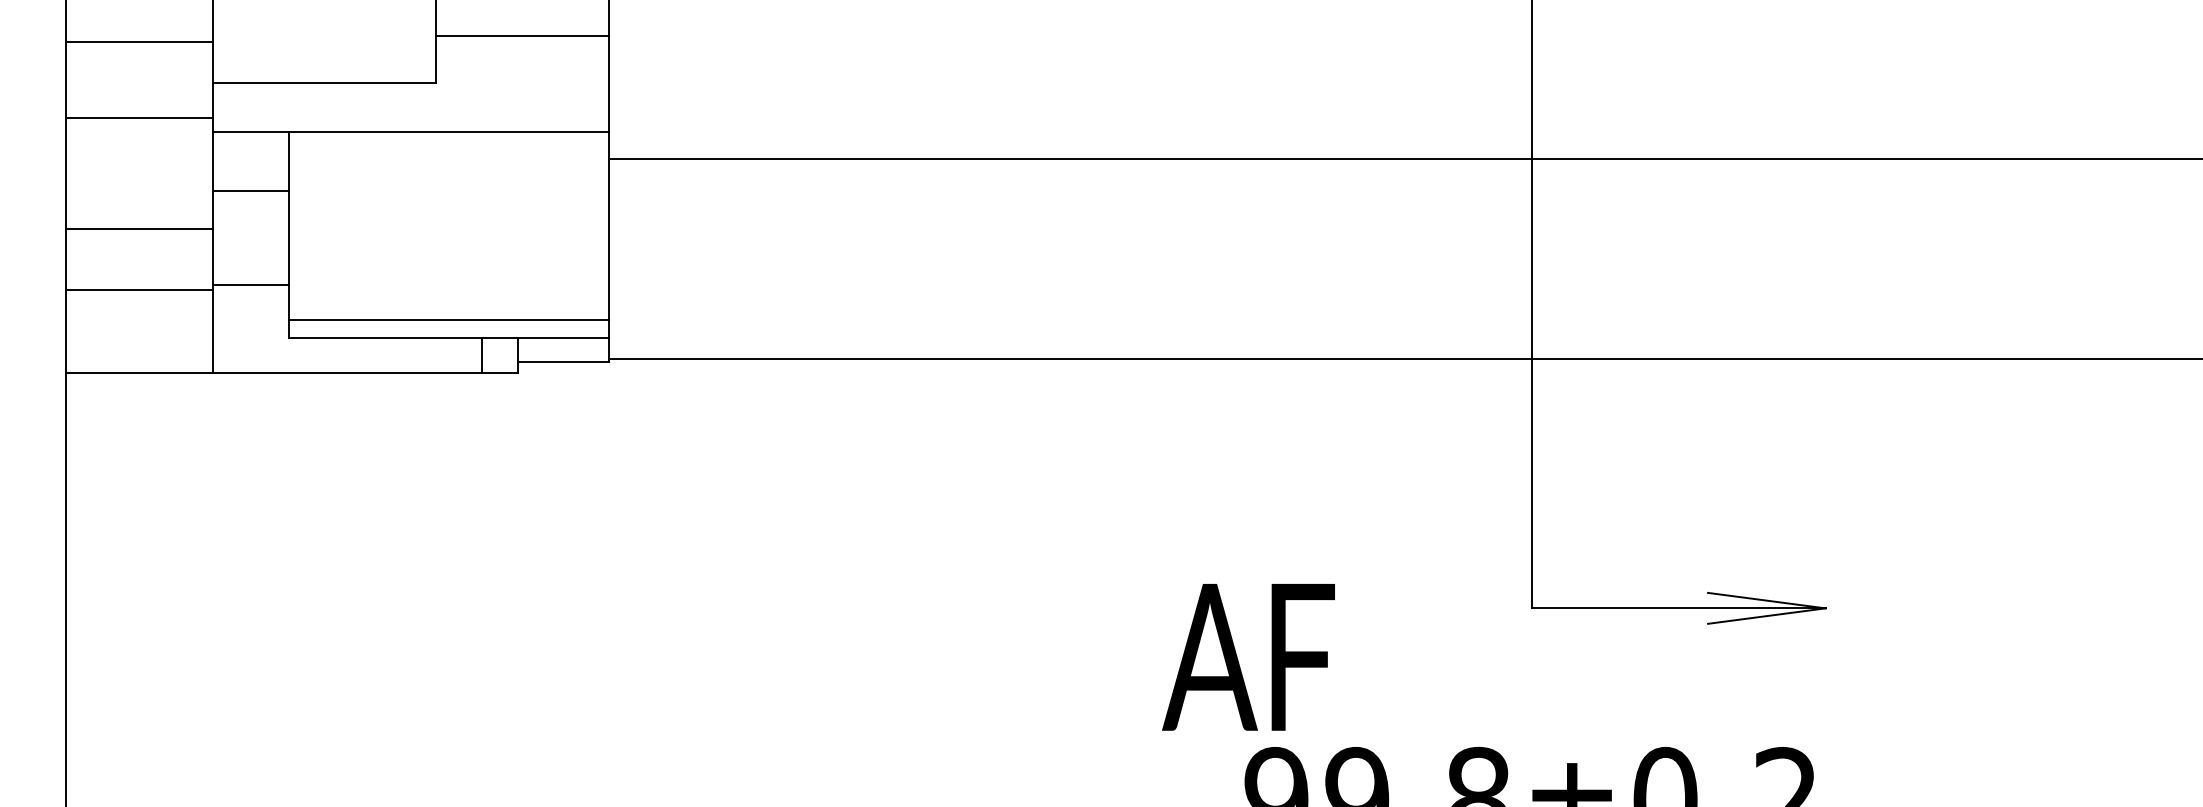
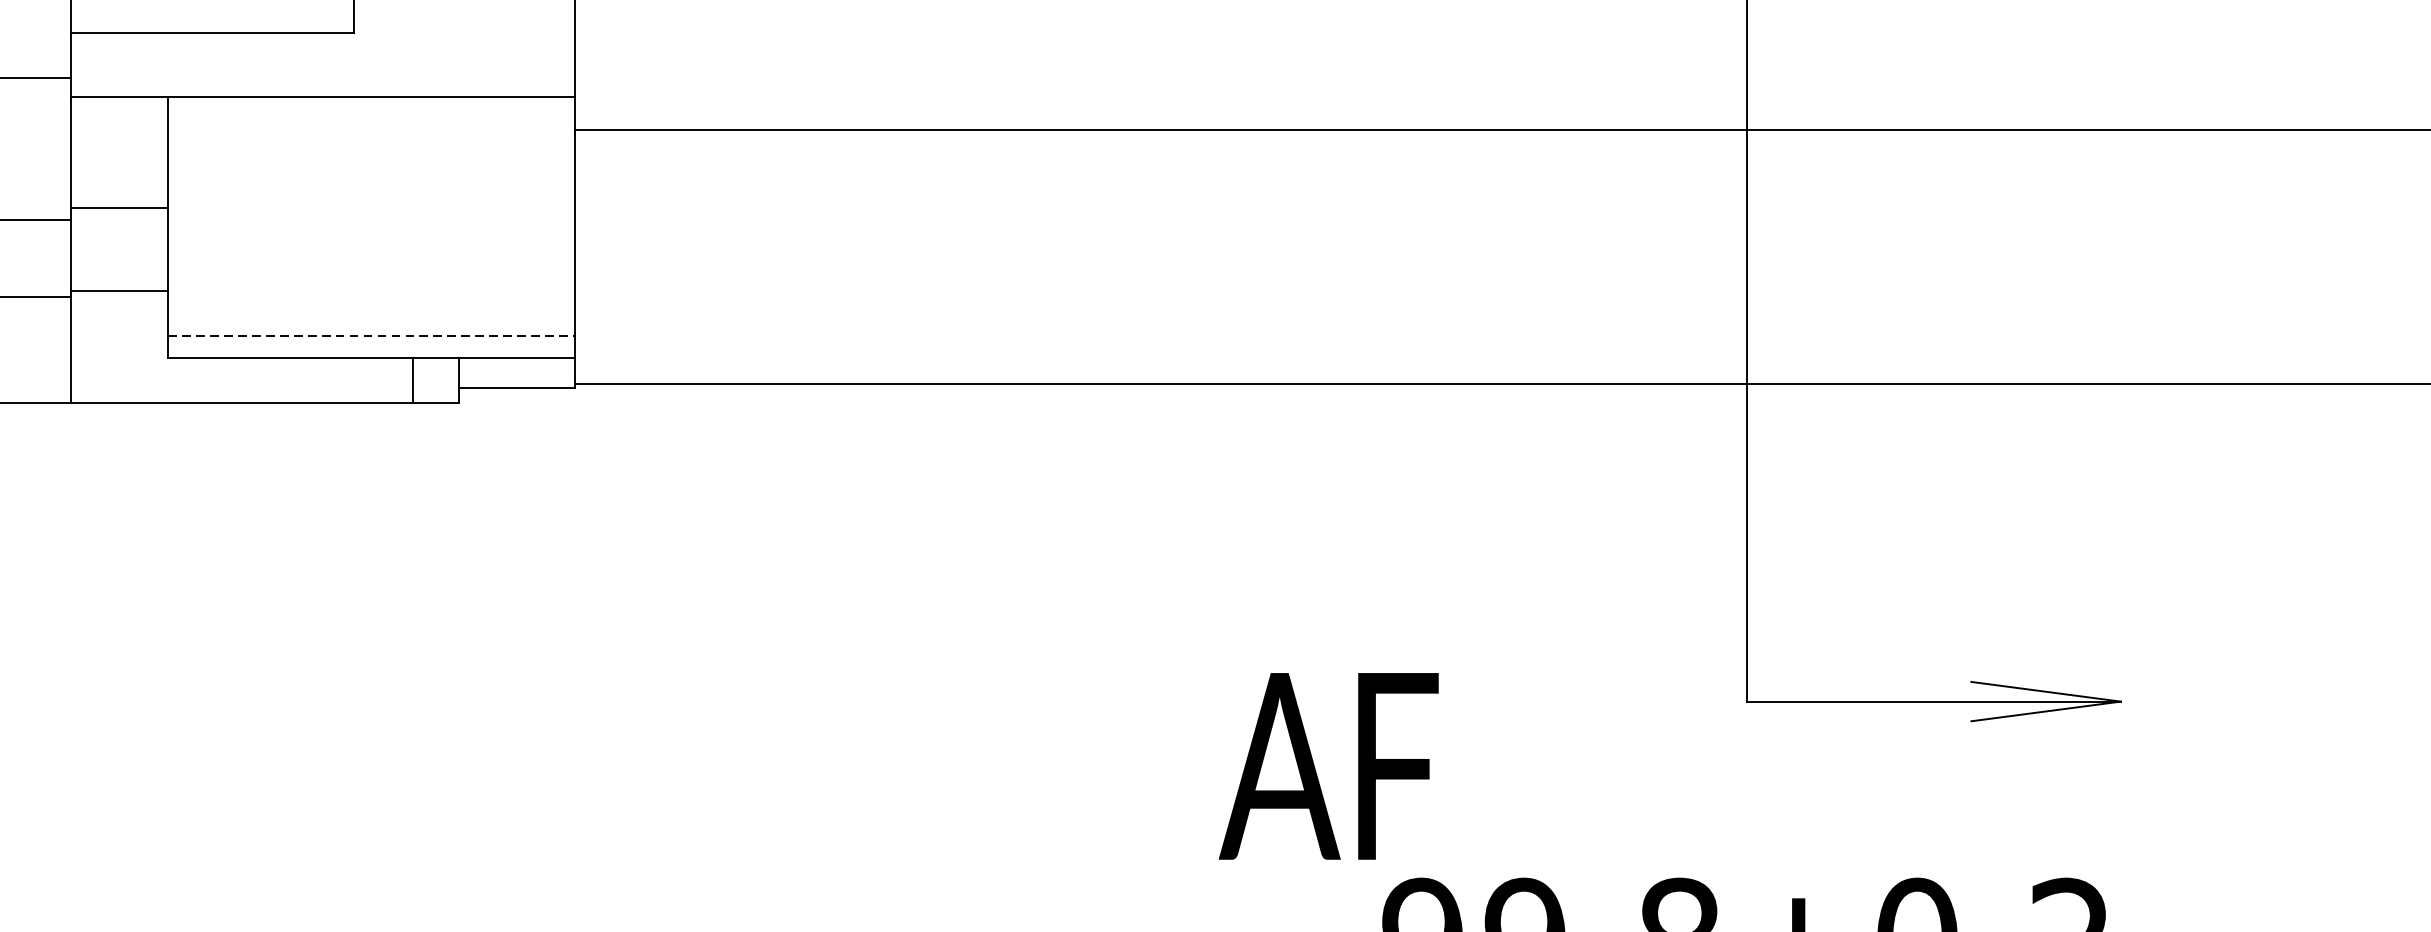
line: (250, 191) -> (118, 208), moved
line: (449, 320) -> (371, 335), solid -> dashed
text: (1248, 657) -> (1328, 766), moved

